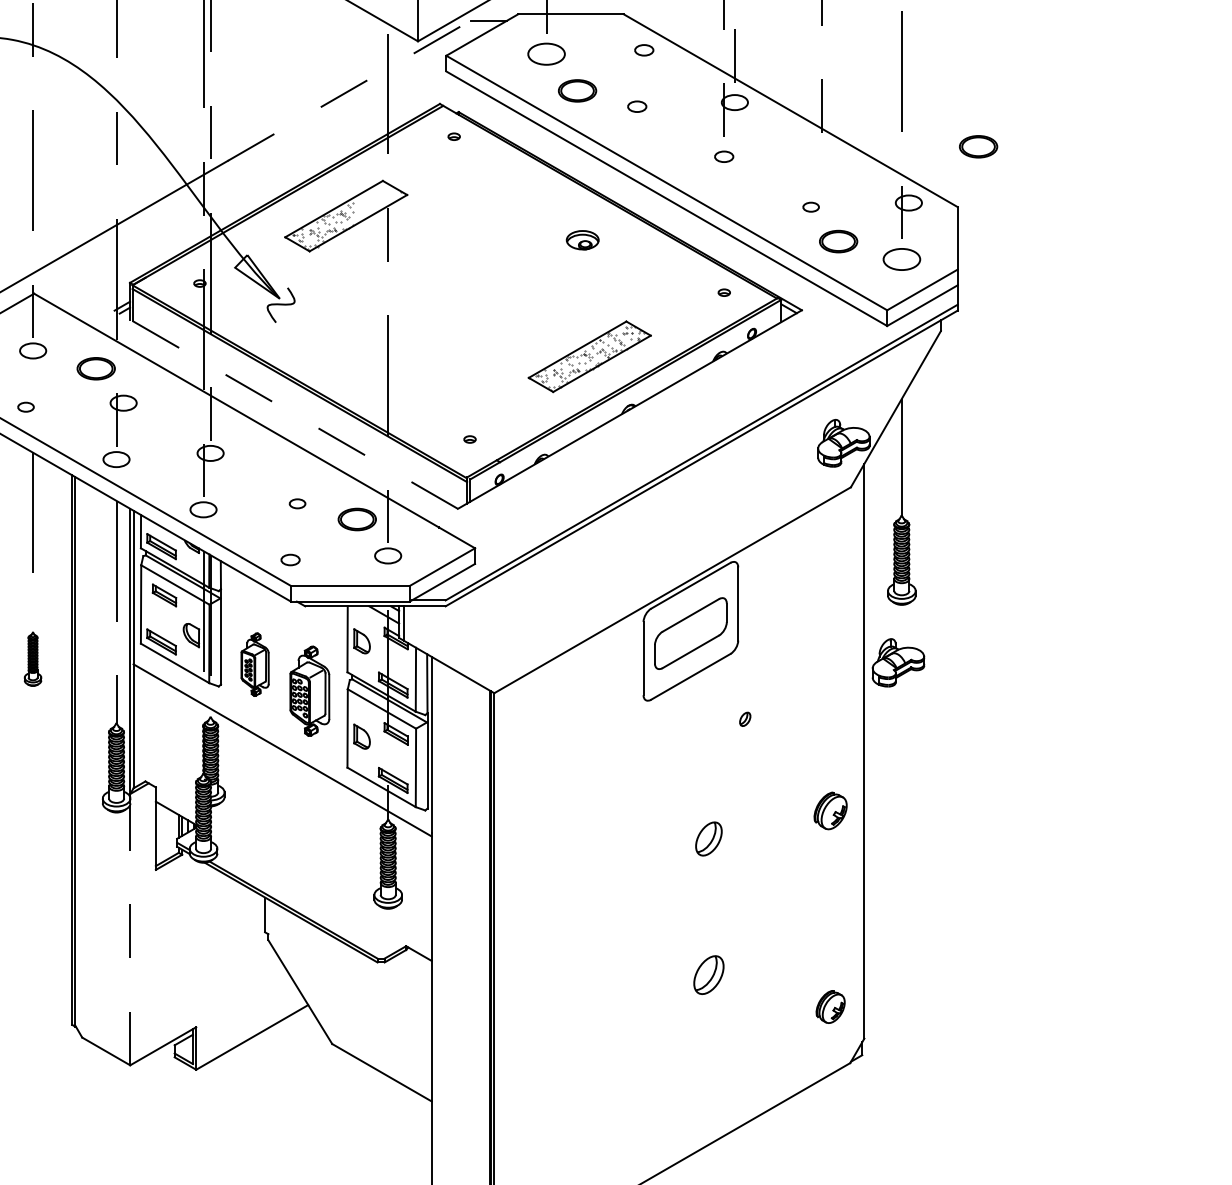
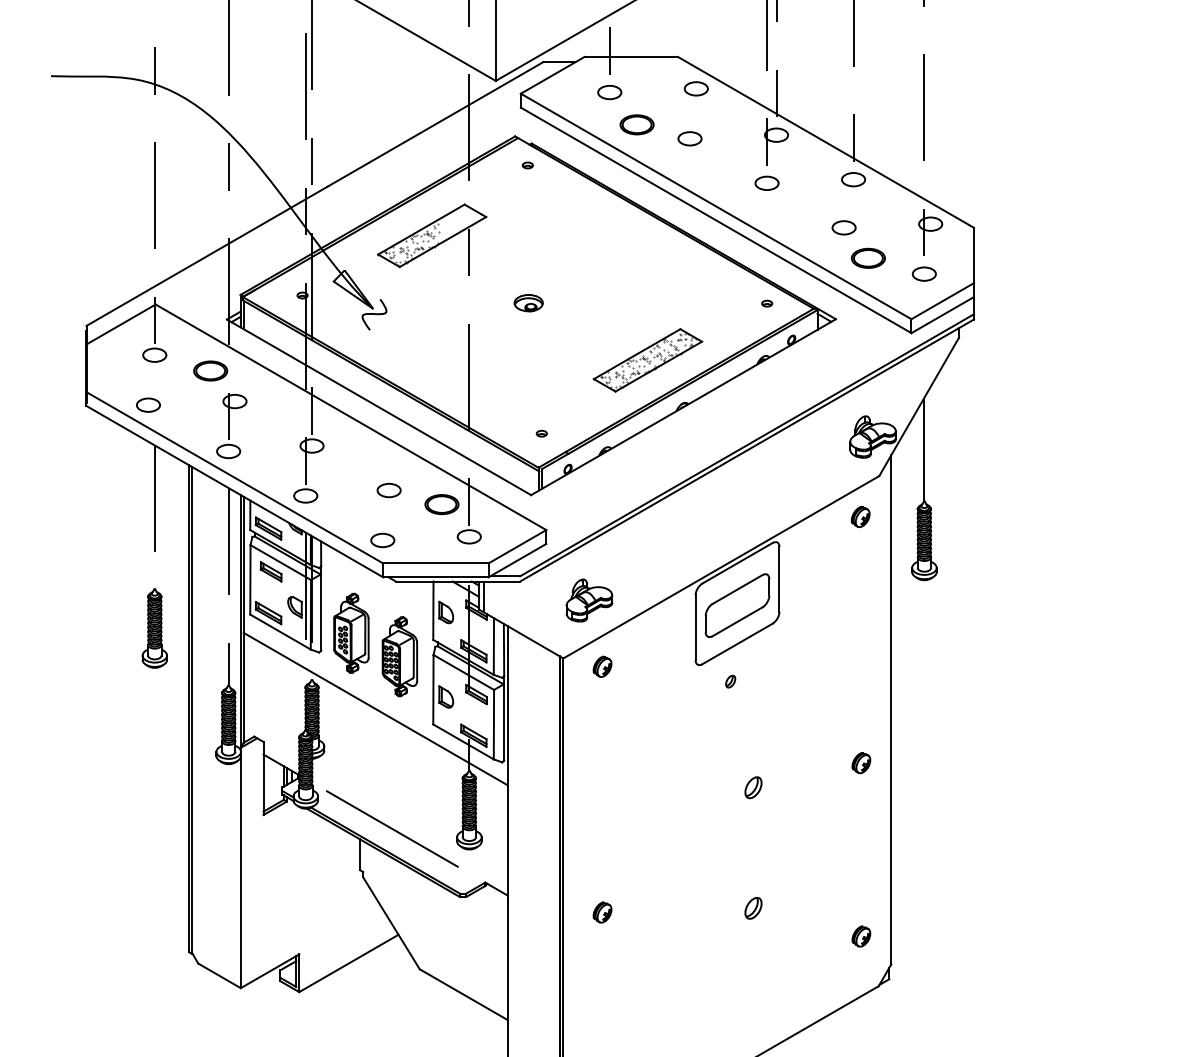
part: (643, 49) -> (695, 88), size x1.43
part: (546, 54) -> (609, 92), size x0.71
line: (349, 90) -> (435, 124), dashed -> solid
part: (636, 106) -> (689, 138), size x1.43
part: (978, 145) -> (992, 173), removed
part: (821, 152) -> (853, 179), added
part: (723, 155) -> (766, 182), size x1.43
part: (810, 206) -> (843, 227), size x1.67
part: (582, 240) -> (528, 303), moved
part: (900, 258) -> (923, 273), size x0.71
part: (26, 406) -> (148, 404), size x1.67
line: (286, 409) -> (379, 407), dashed -> solid
part: (296, 503) -> (388, 490), size x1.67
part: (829, 532) -> (860, 516), added
part: (290, 560) -> (382, 540), size x1.43
part: (32, 659) -> (154, 628), size x1.67
part: (898, 662) -> (589, 600), moved
part: (255, 663) -> (351, 632), size x1.43
part: (538, 702) -> (602, 666), added
part: (745, 719) -> (730, 681), moved
part: (830, 811) -> (861, 763), size x0.62
part: (708, 838) -> (753, 787), size x0.71
line: (301, 885) -> (392, 828), added
line: (129, 934) -> (240, 872), dashed -> solid
part: (708, 975) -> (753, 908), size x0.62
part: (538, 979) -> (602, 912), added
part: (830, 1007) -> (861, 936), size x0.71

